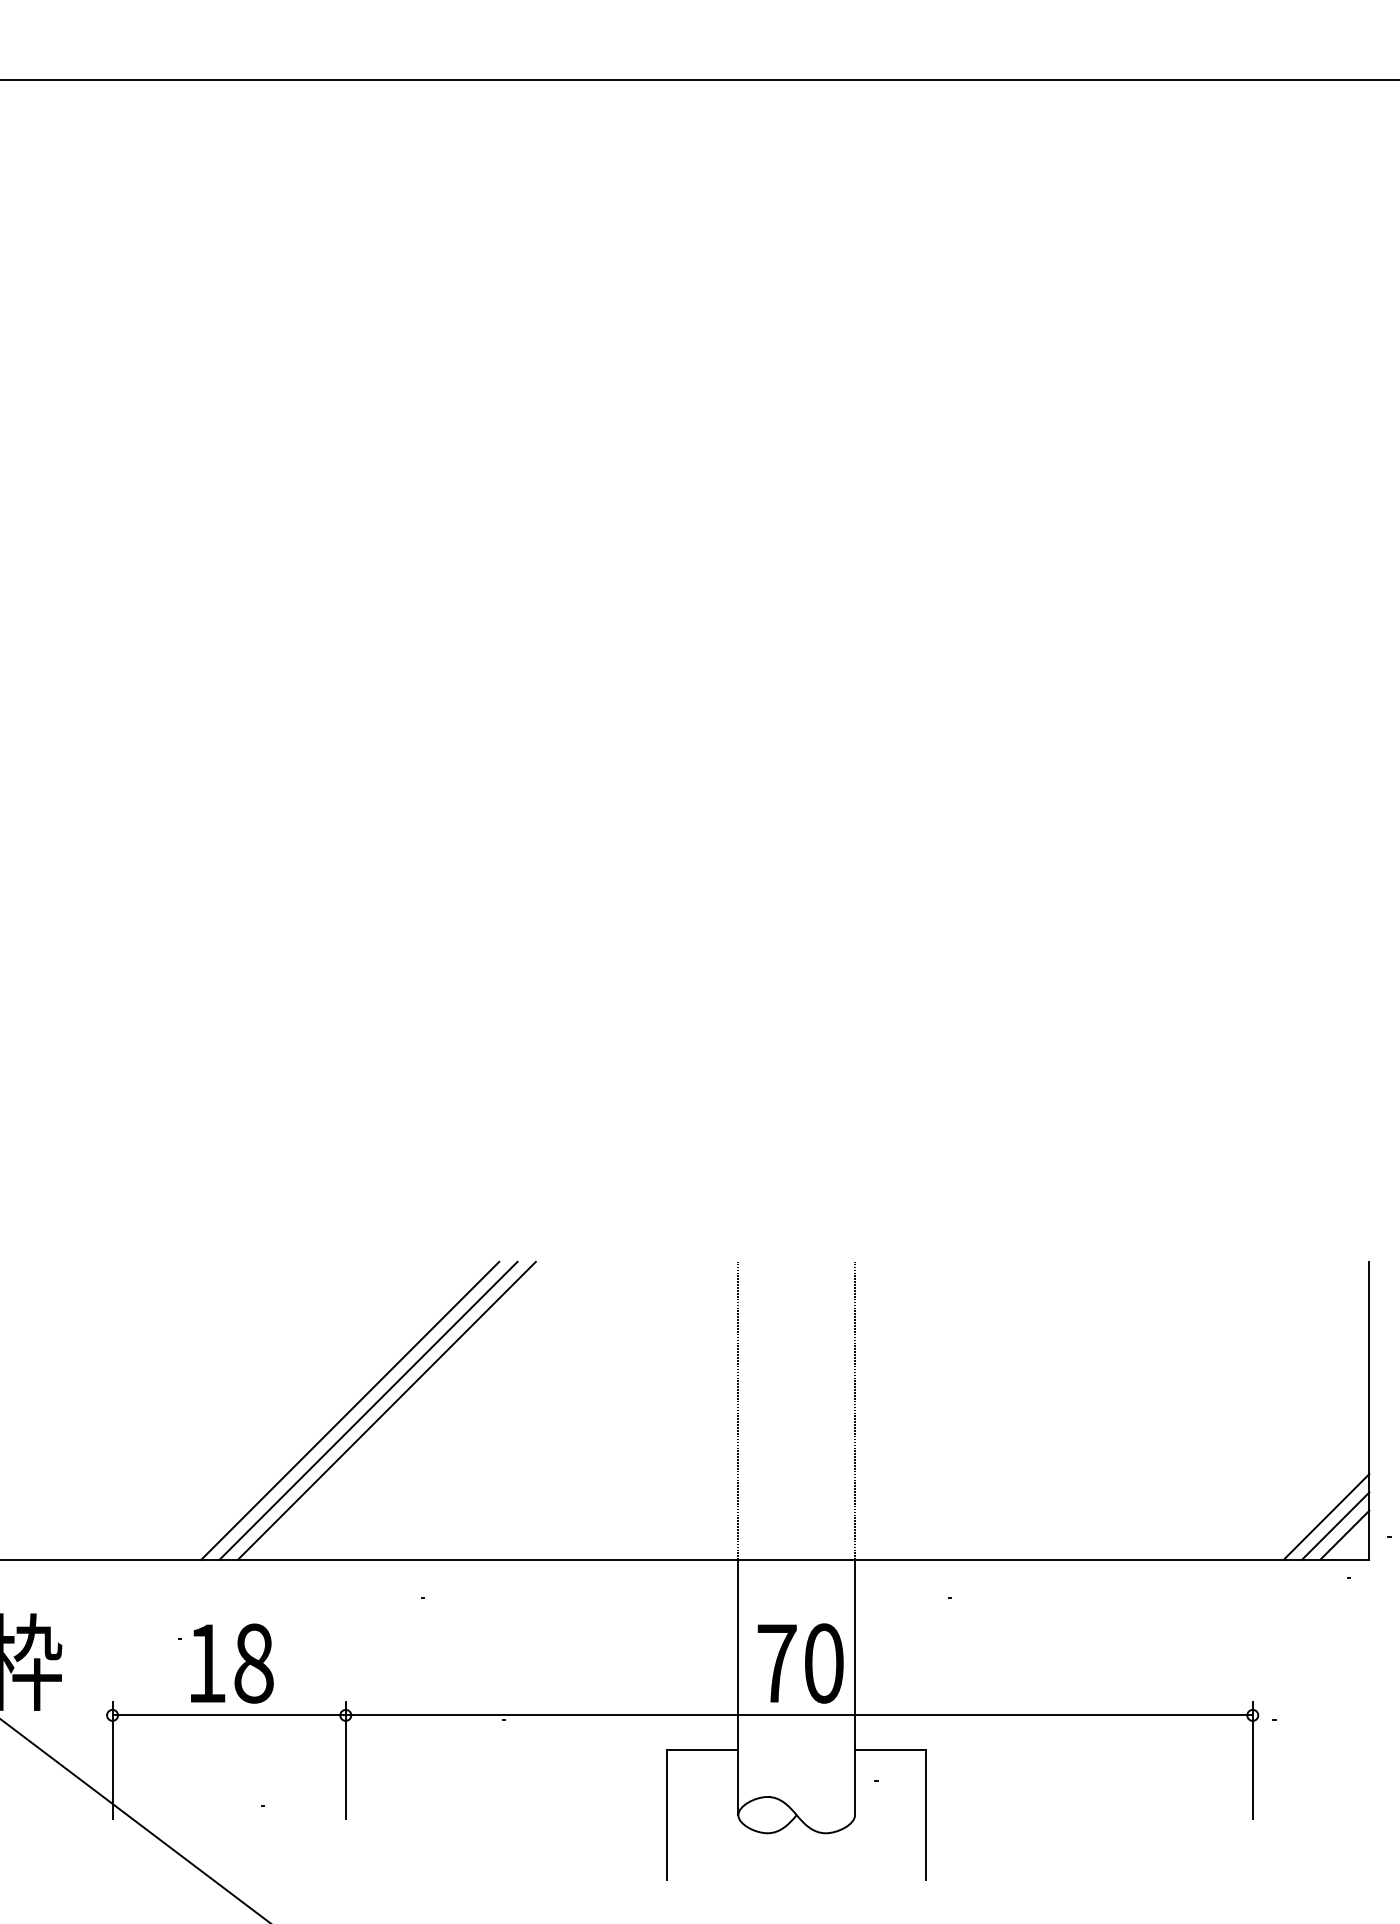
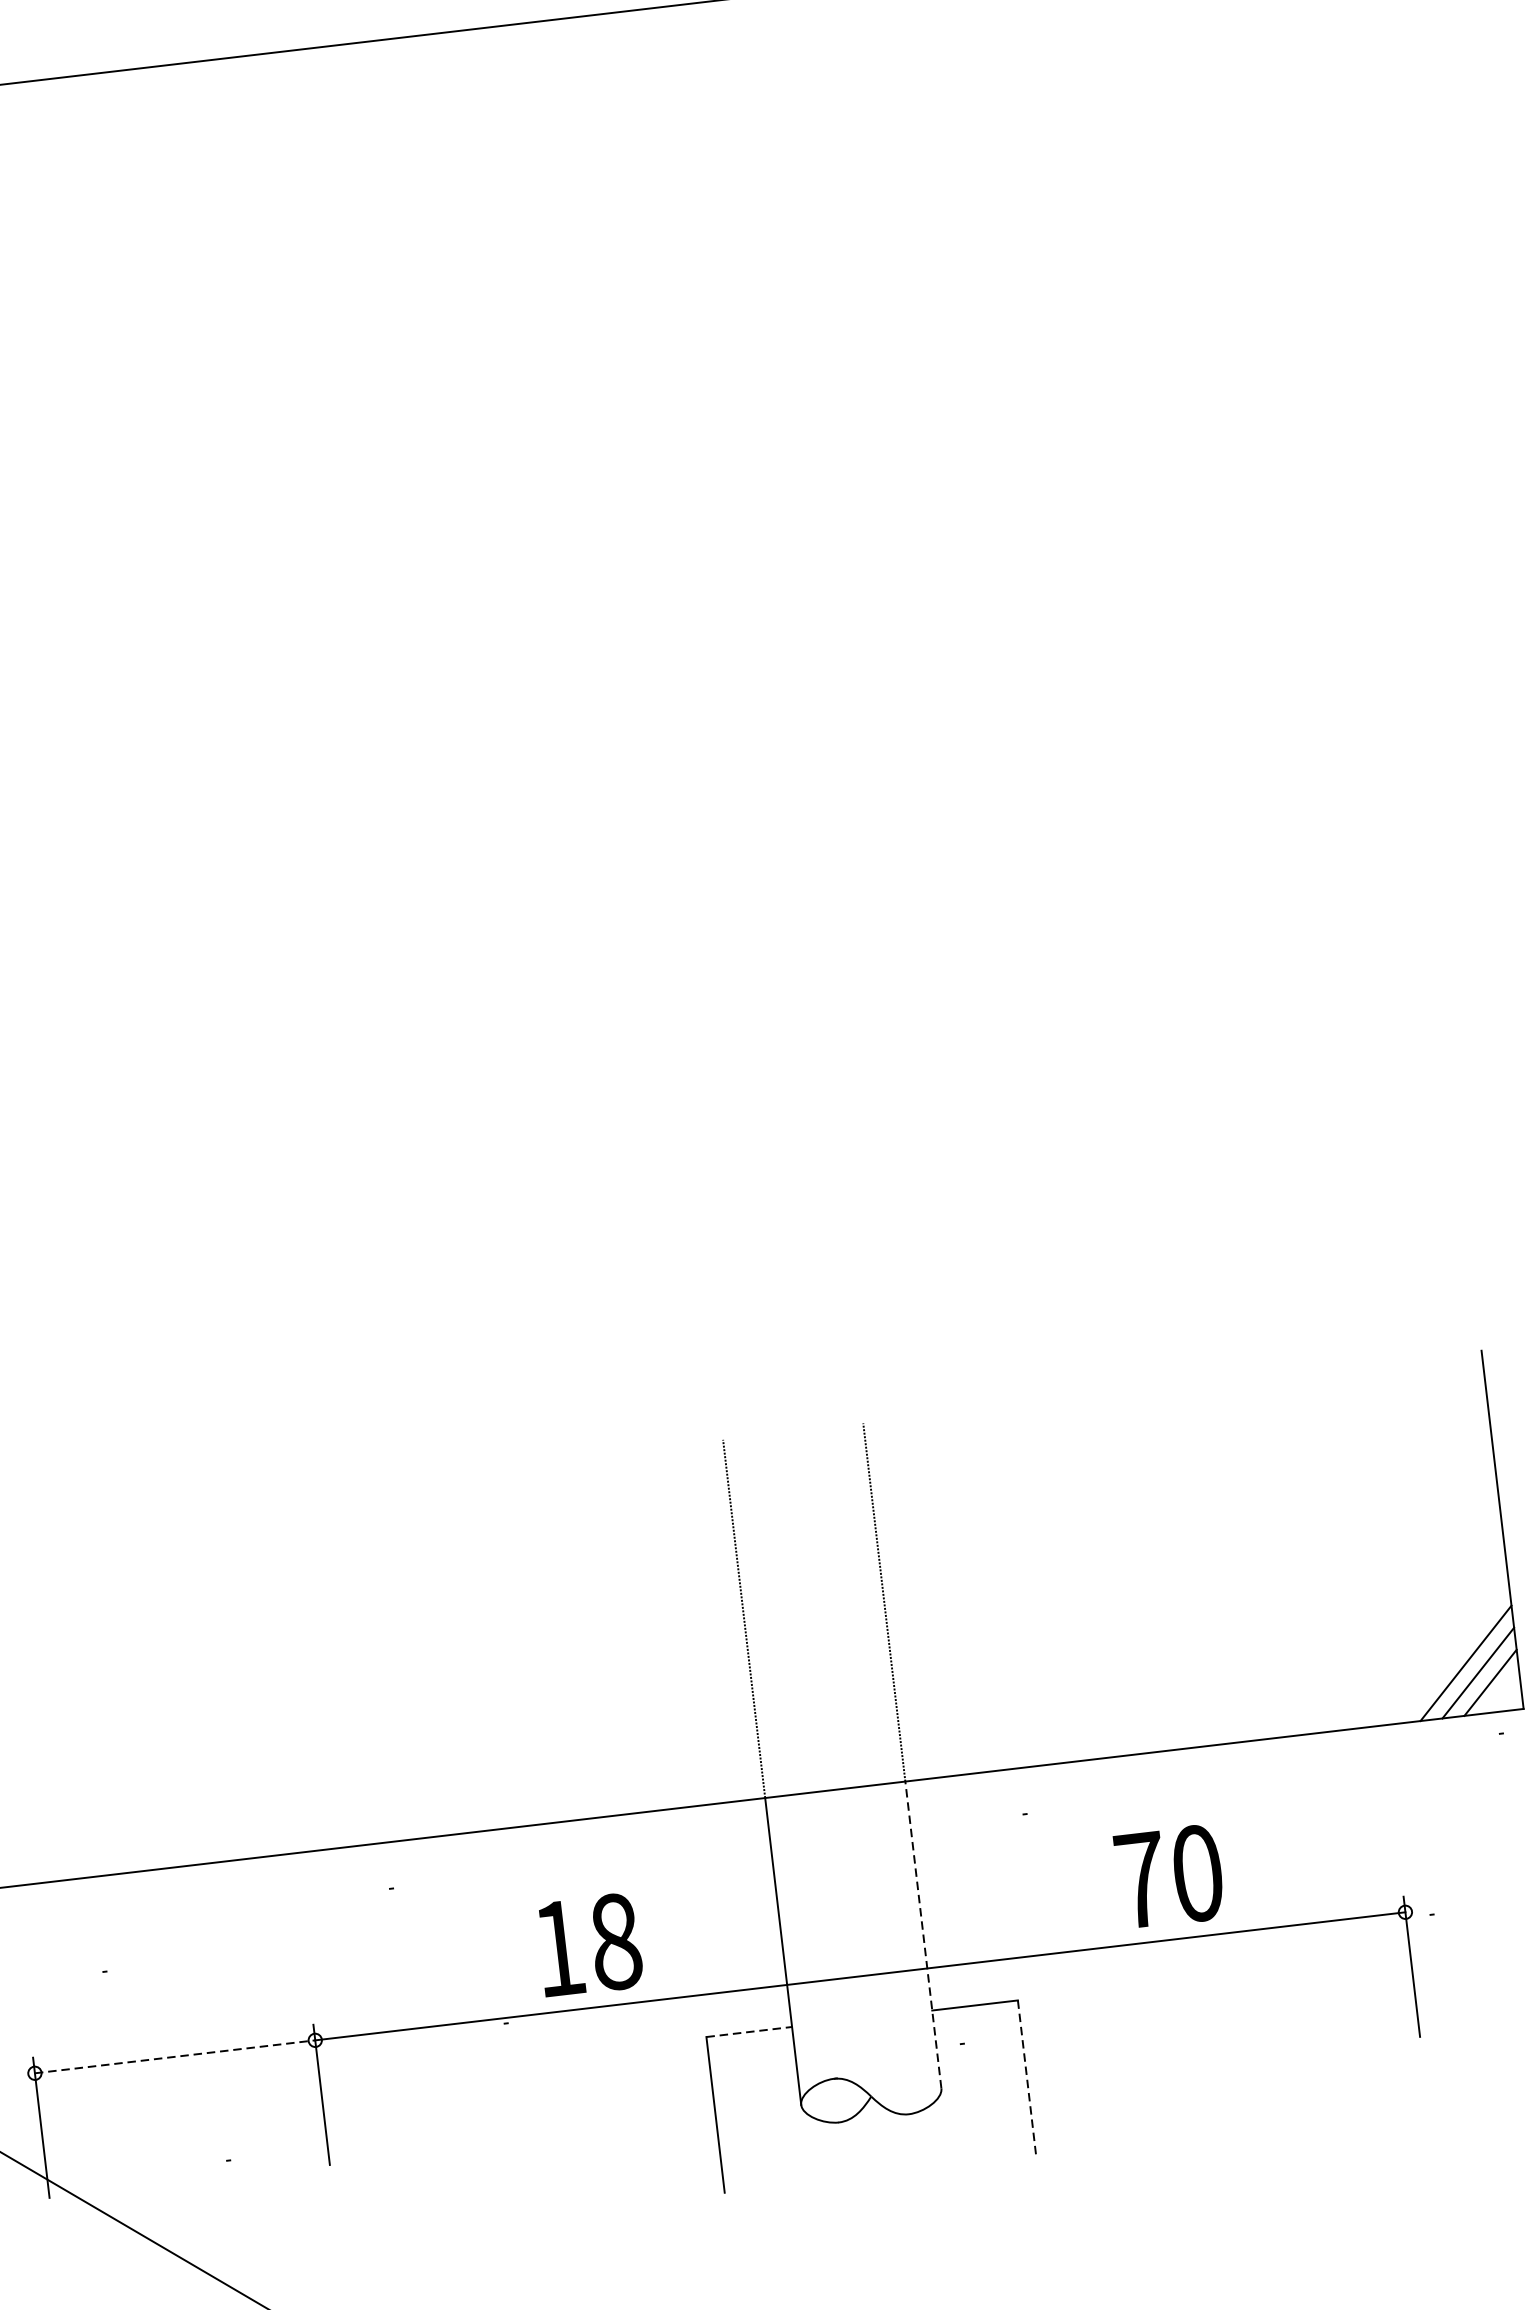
line: (350, 1410) -> (277, 1673), removed
line: (368, 1410) -> (299, 1670), removed
line: (386, 1410) -> (321, 1668), removed
text: (232, 1663) -> (590, 1944), moved
text: (800, 1663) -> (1169, 1876), moved
line: (855, 1687) -> (923, 1934), solid -> dashed
line: (229, 1715) -> (175, 2056), solid -> dashed
line: (702, 1750) -> (748, 2032), solid -> dashed
line: (926, 1815) -> (1027, 2078), solid -> dashed

